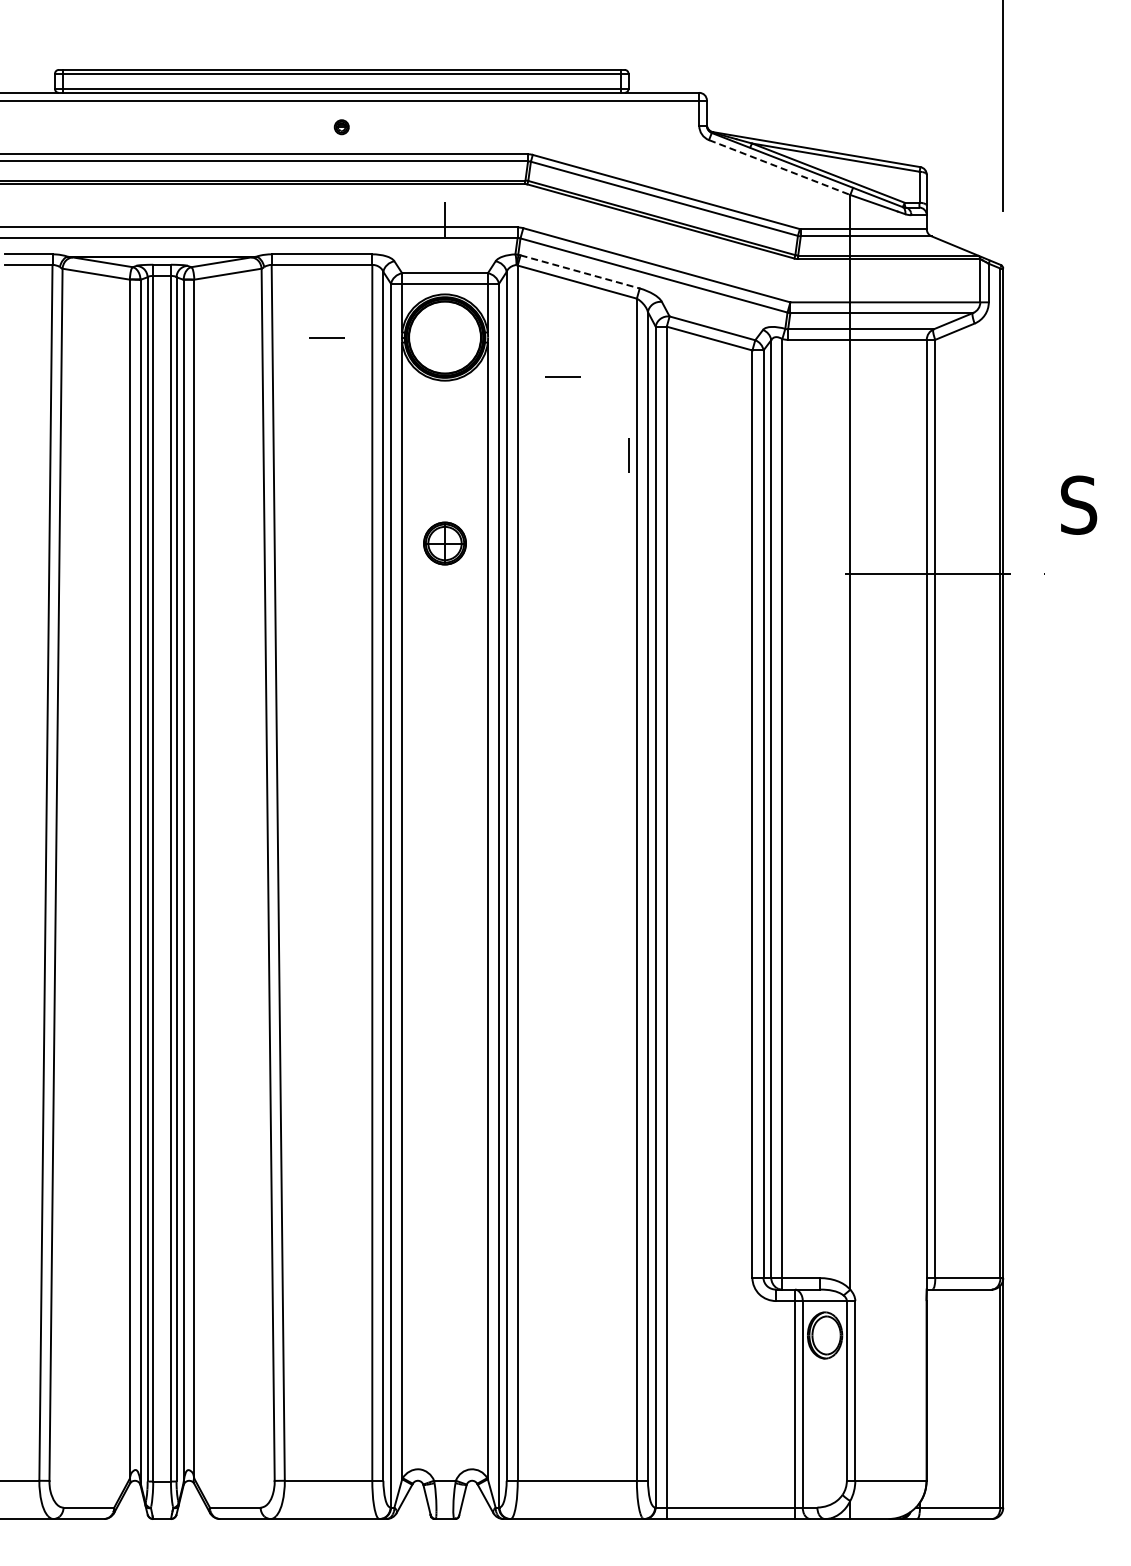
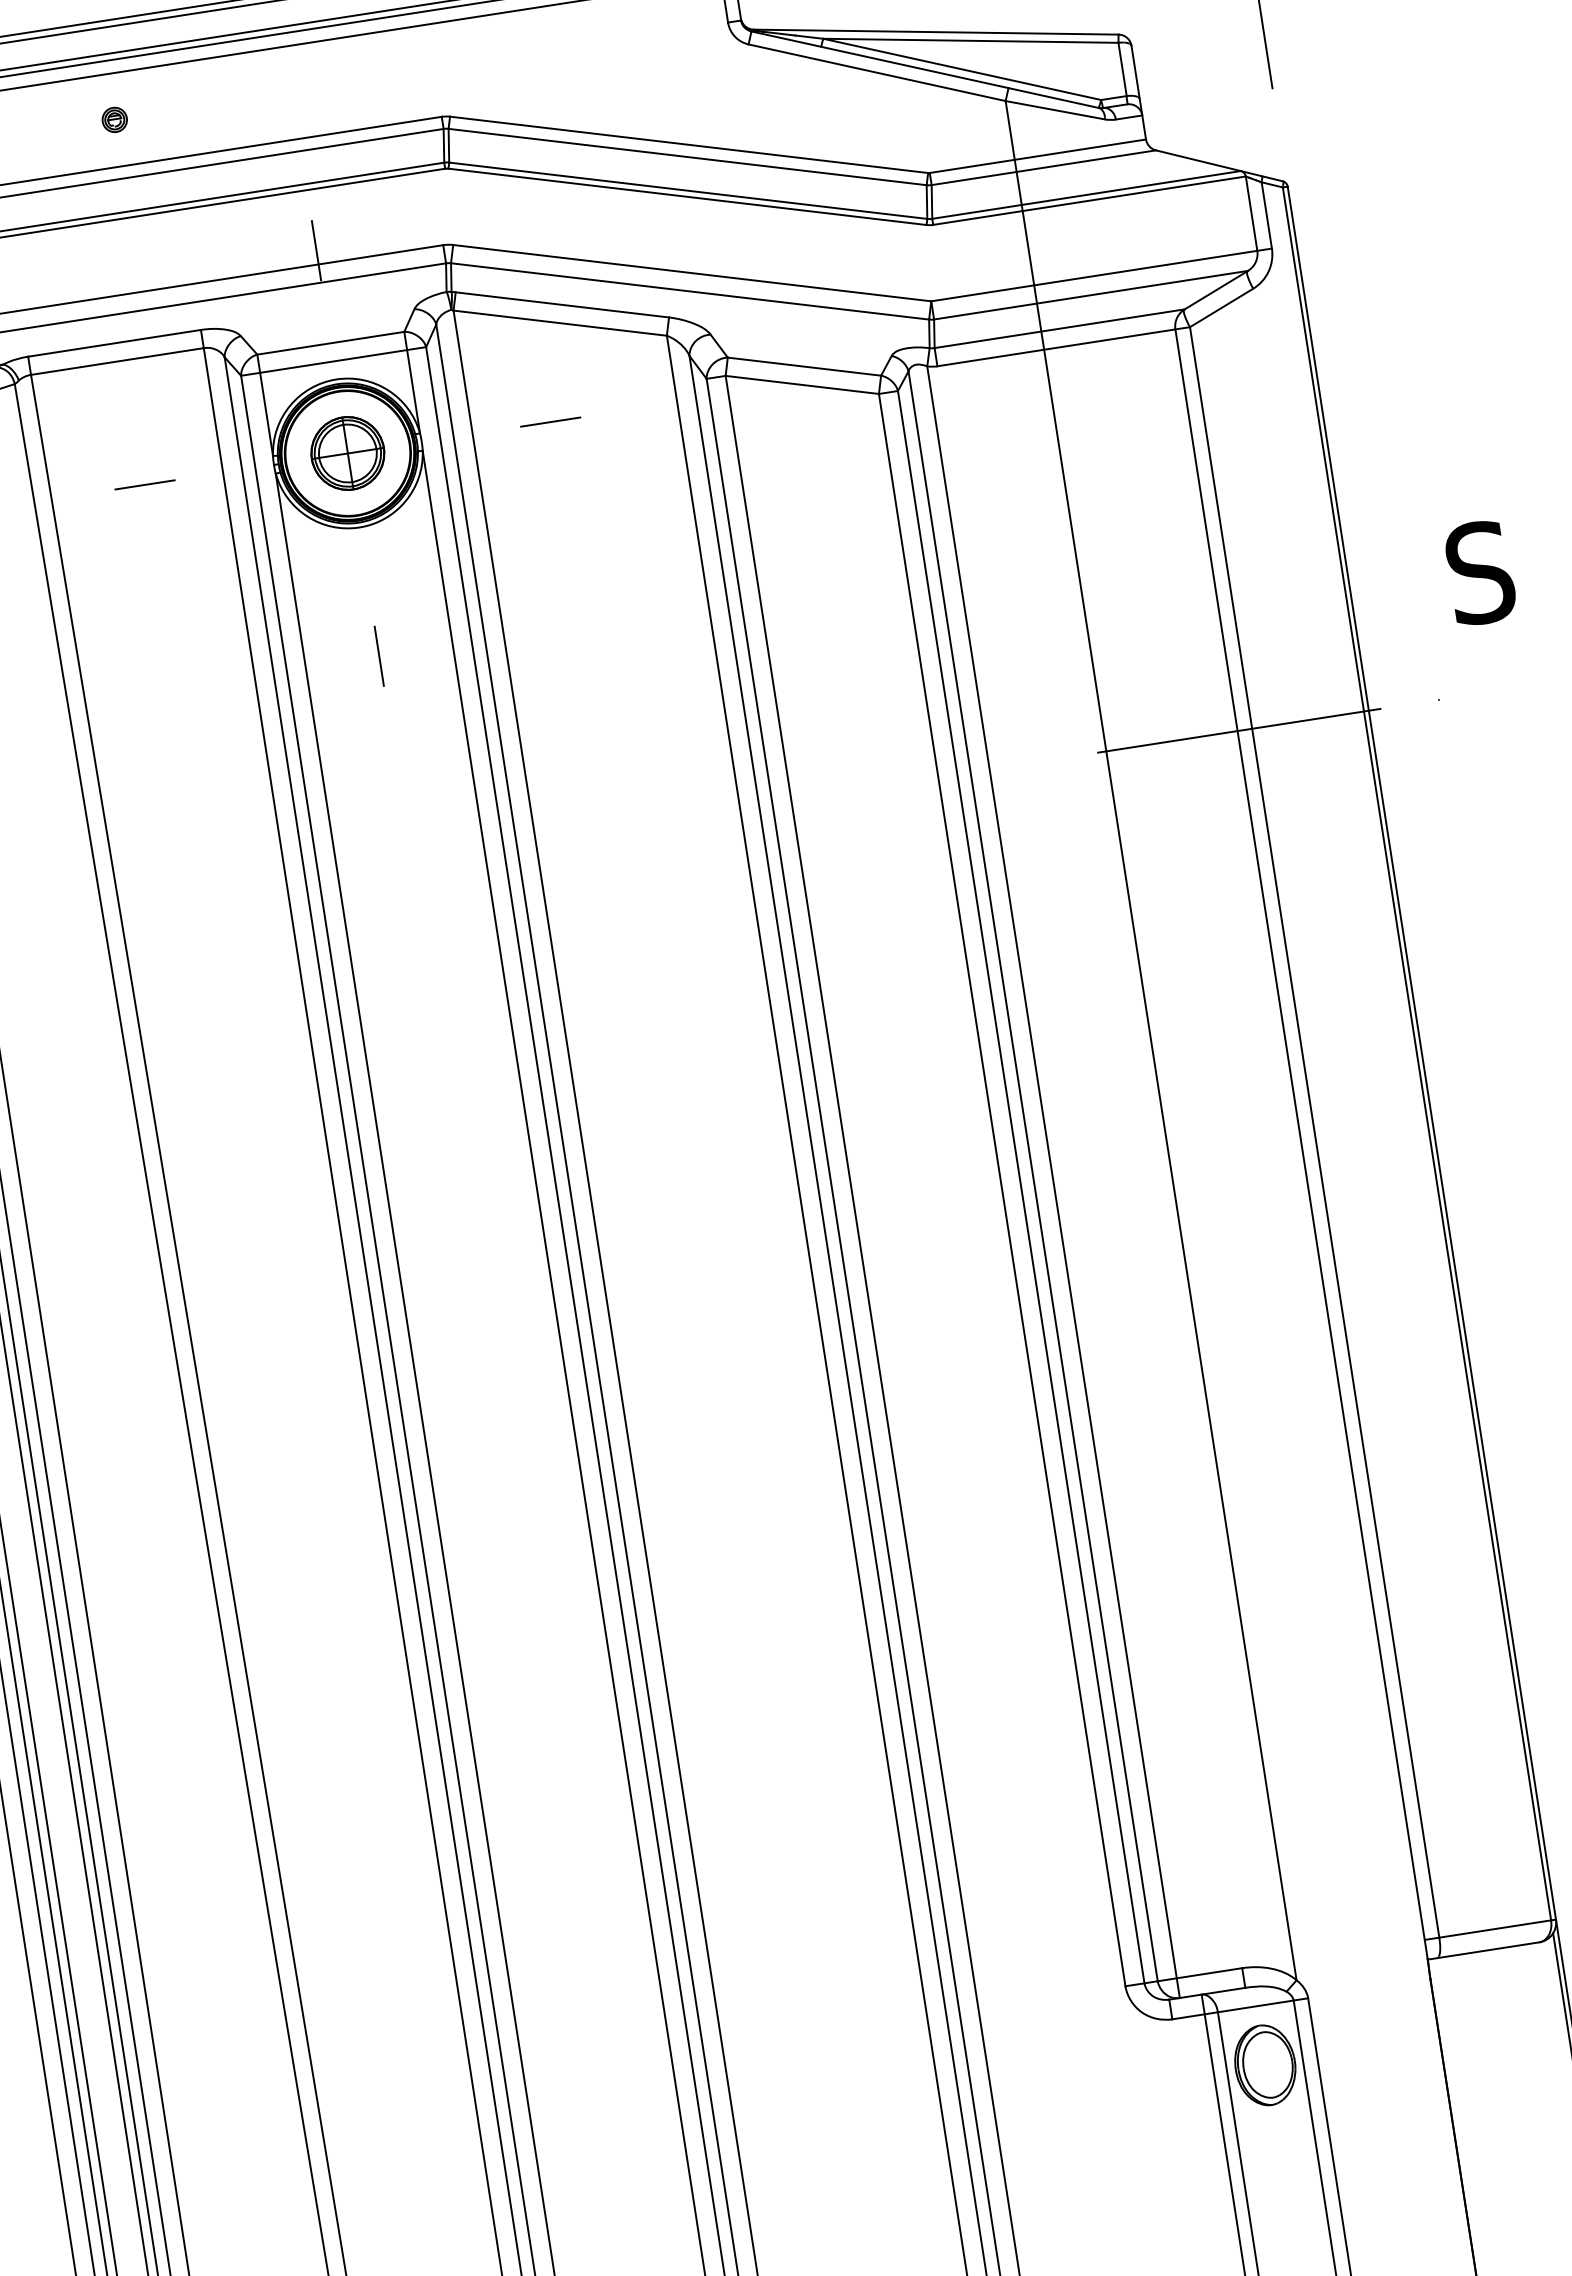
line: (779, 167) -> (876, 72), dashed -> solid
line: (580, 271) -> (562, 304), dashed -> solid
line: (562, 376) -> (549, 422), moved
line: (628, 455) -> (378, 656), moved
part: (444, 543) -> (346, 453), moved

